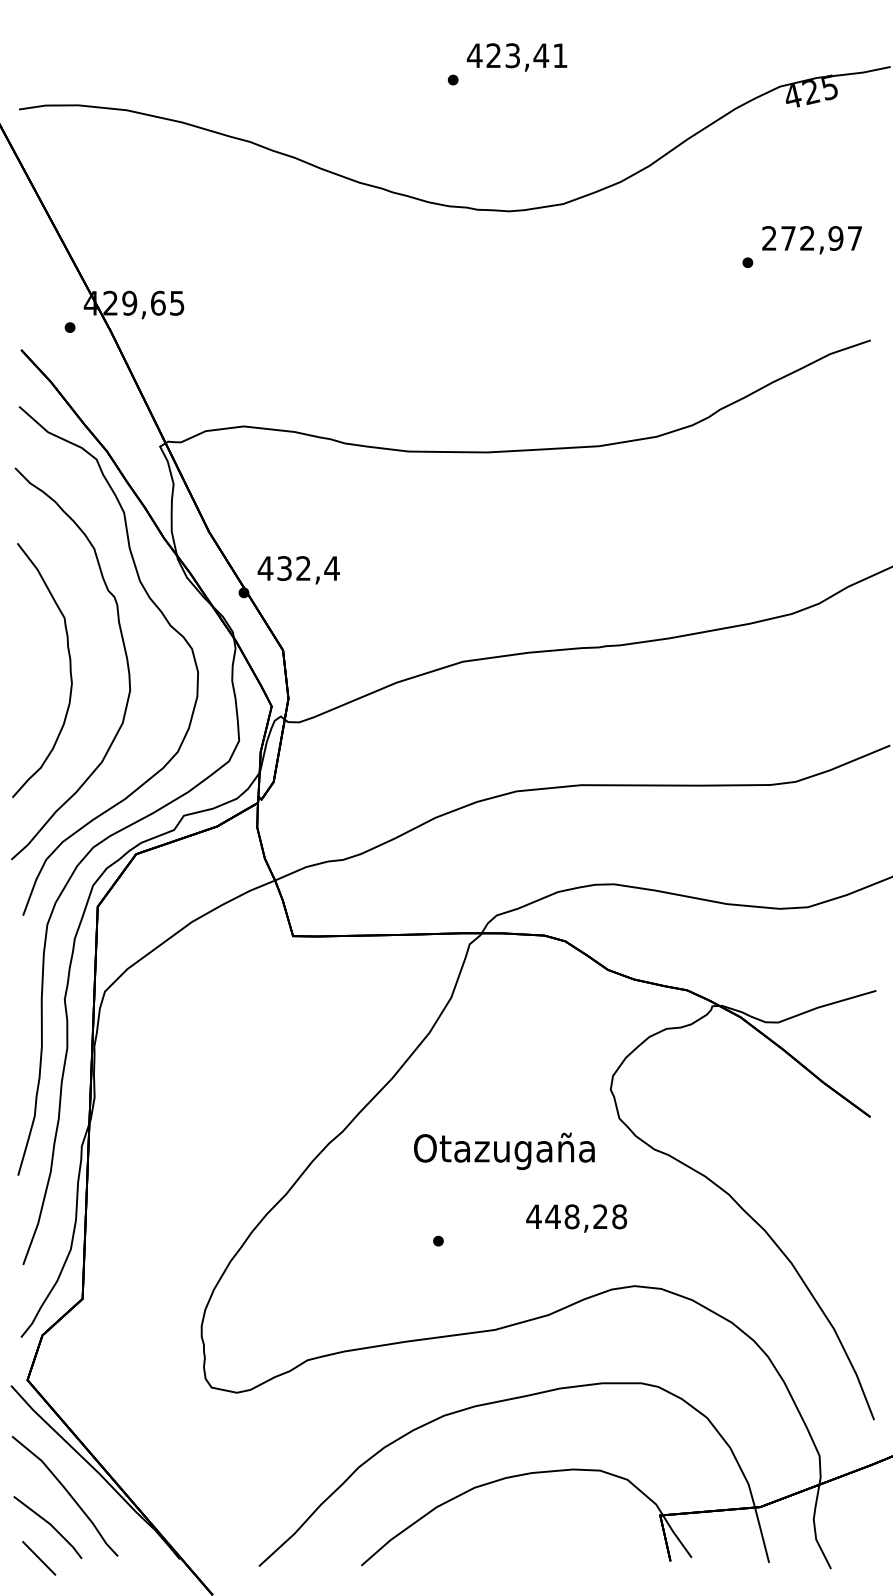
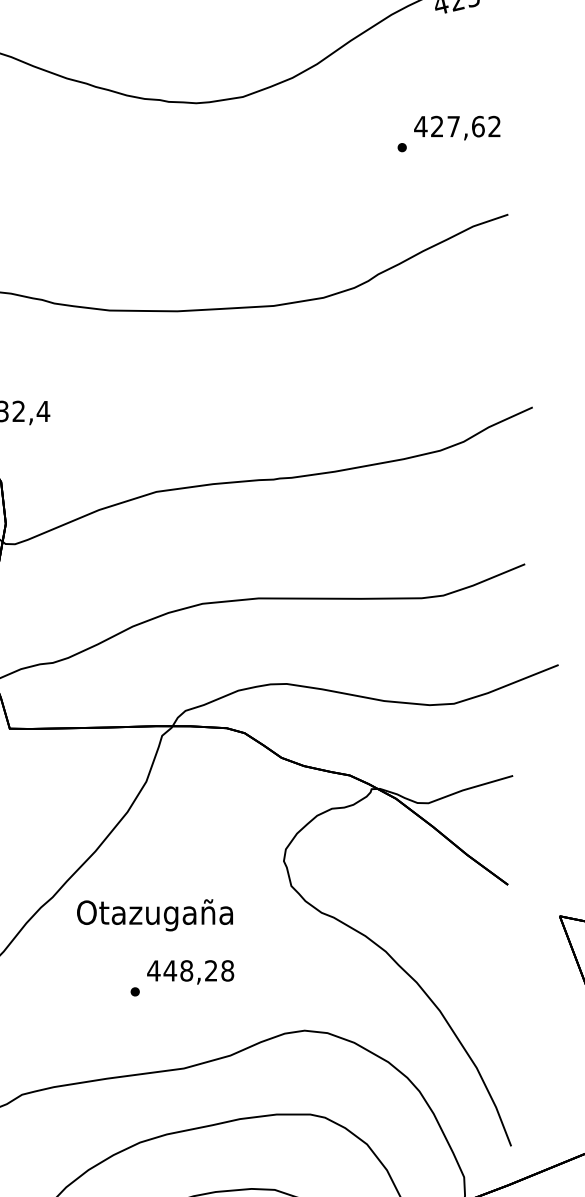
text: (811, 238) -> (457, 126), 272,97 -> 427,62
text: (504, 1150) -> (155, 914), moved
text: (576, 1218) -> (190, 972), moved

